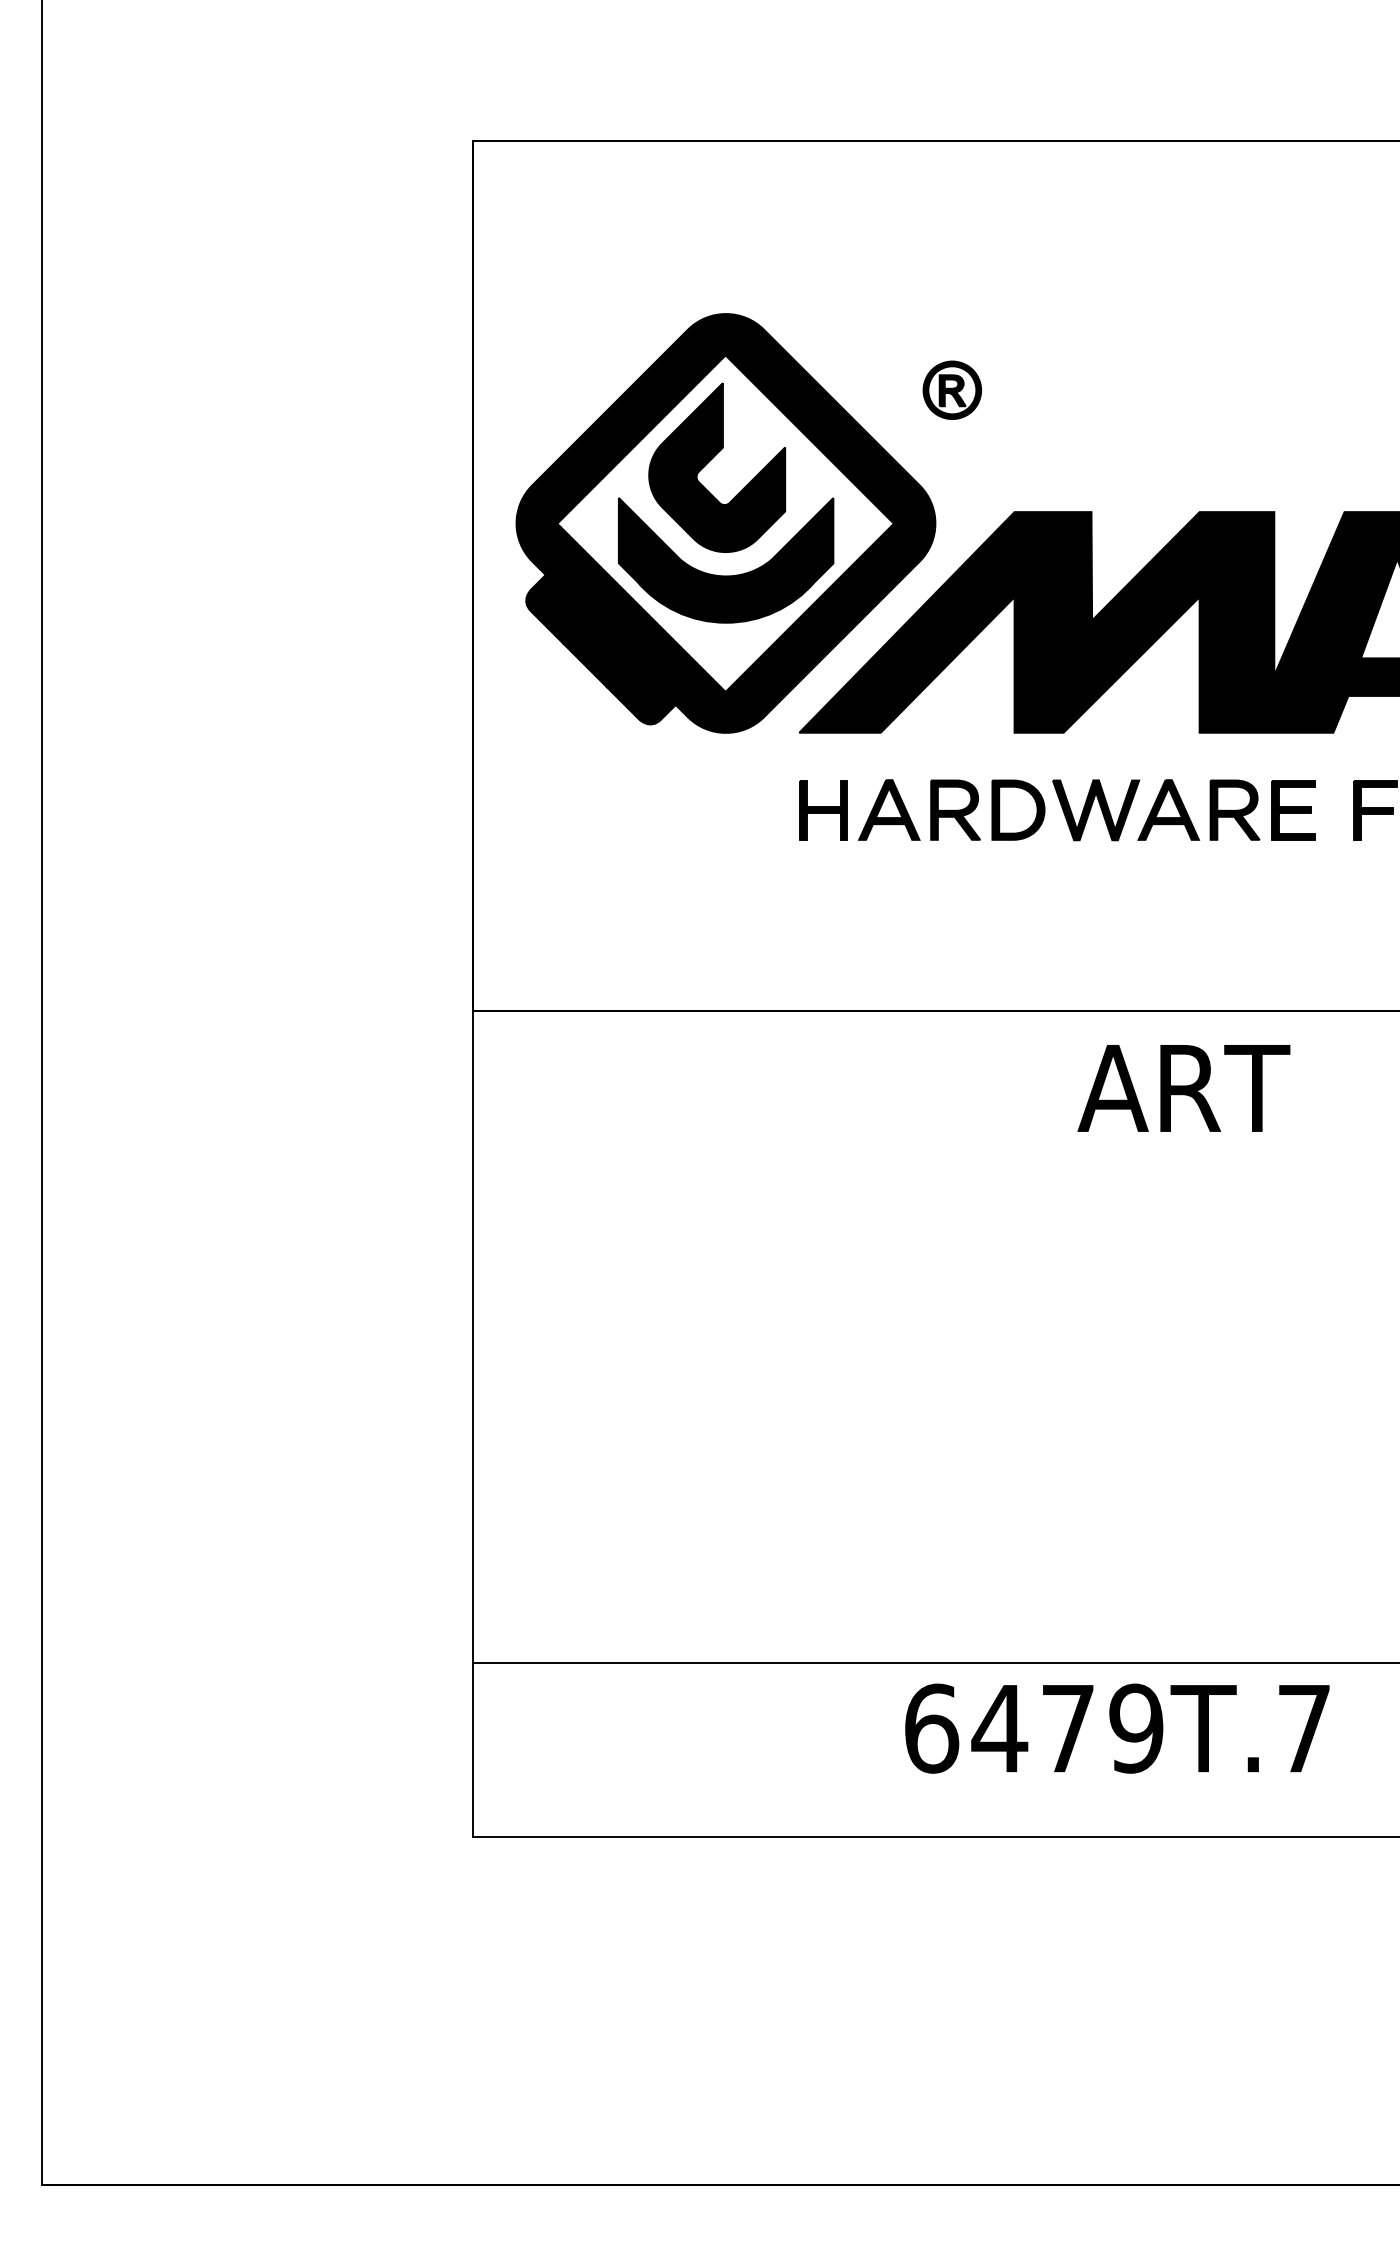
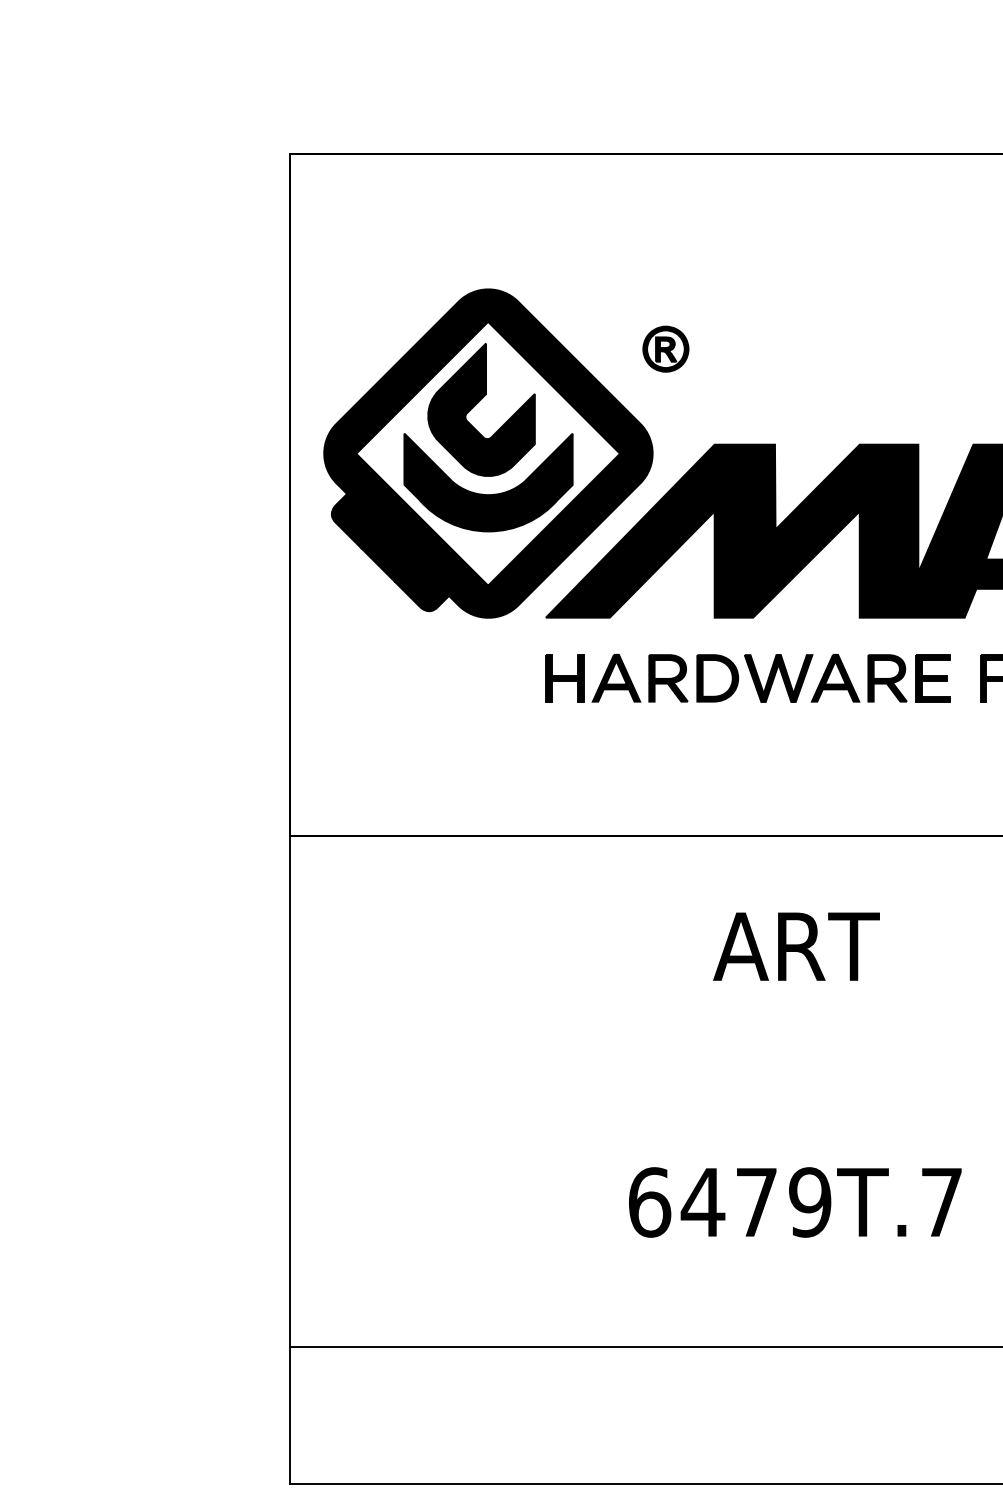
text: (1183, 1088) -> (796, 946), moved
text: (1117, 1728) -> (795, 1202), moved

